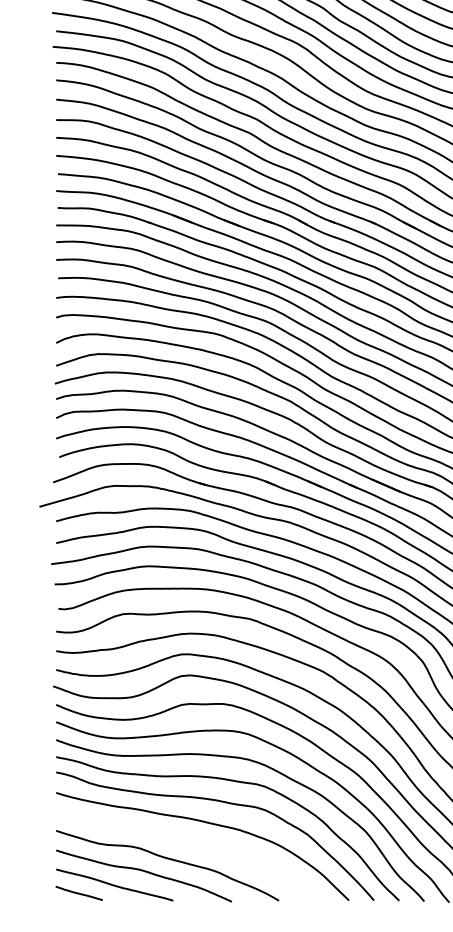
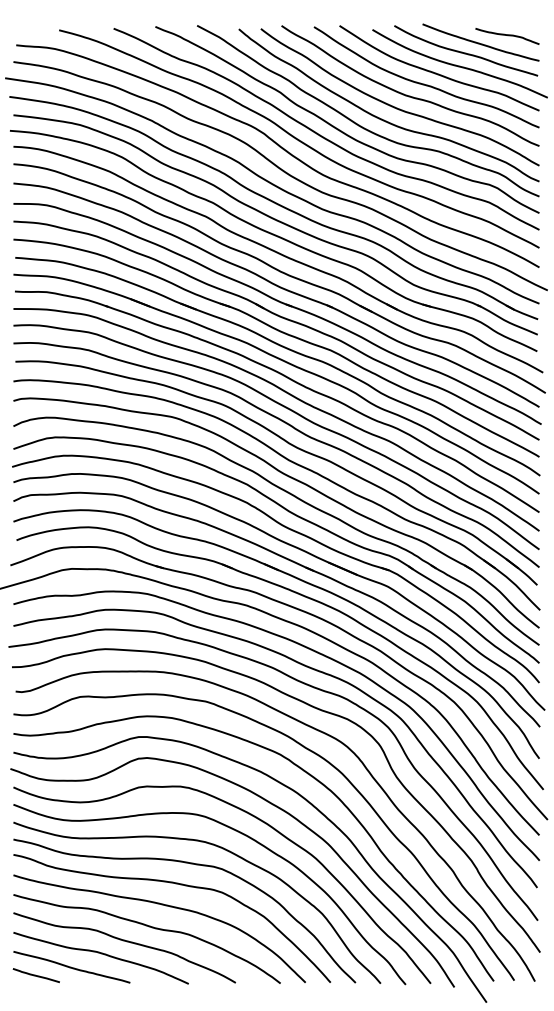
curve: (192, 845) -> (149, 927), added

